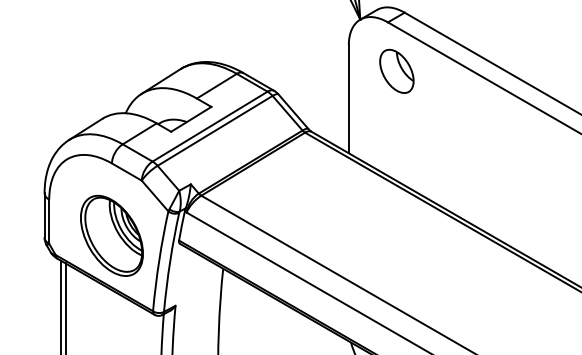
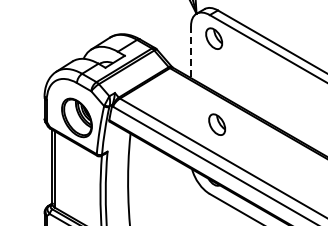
line: (349, 100) -> (191, 52), solid -> dashed
part: (401, 249) -> (216, 124), added

